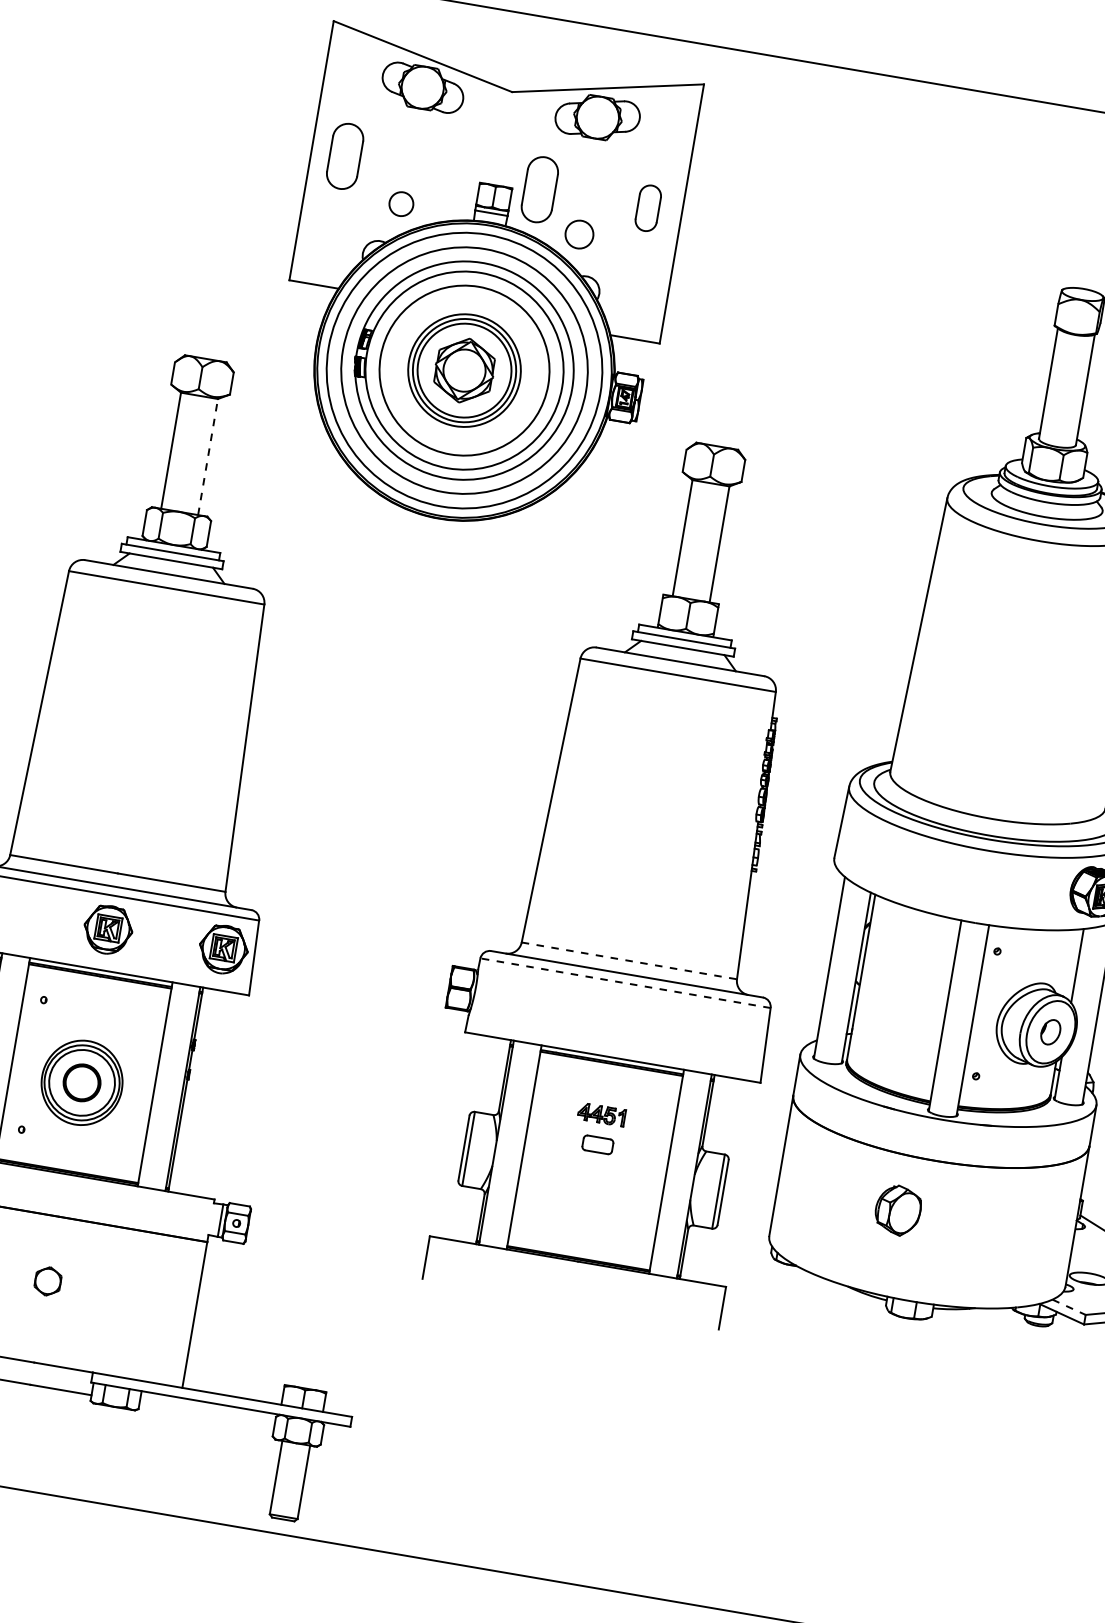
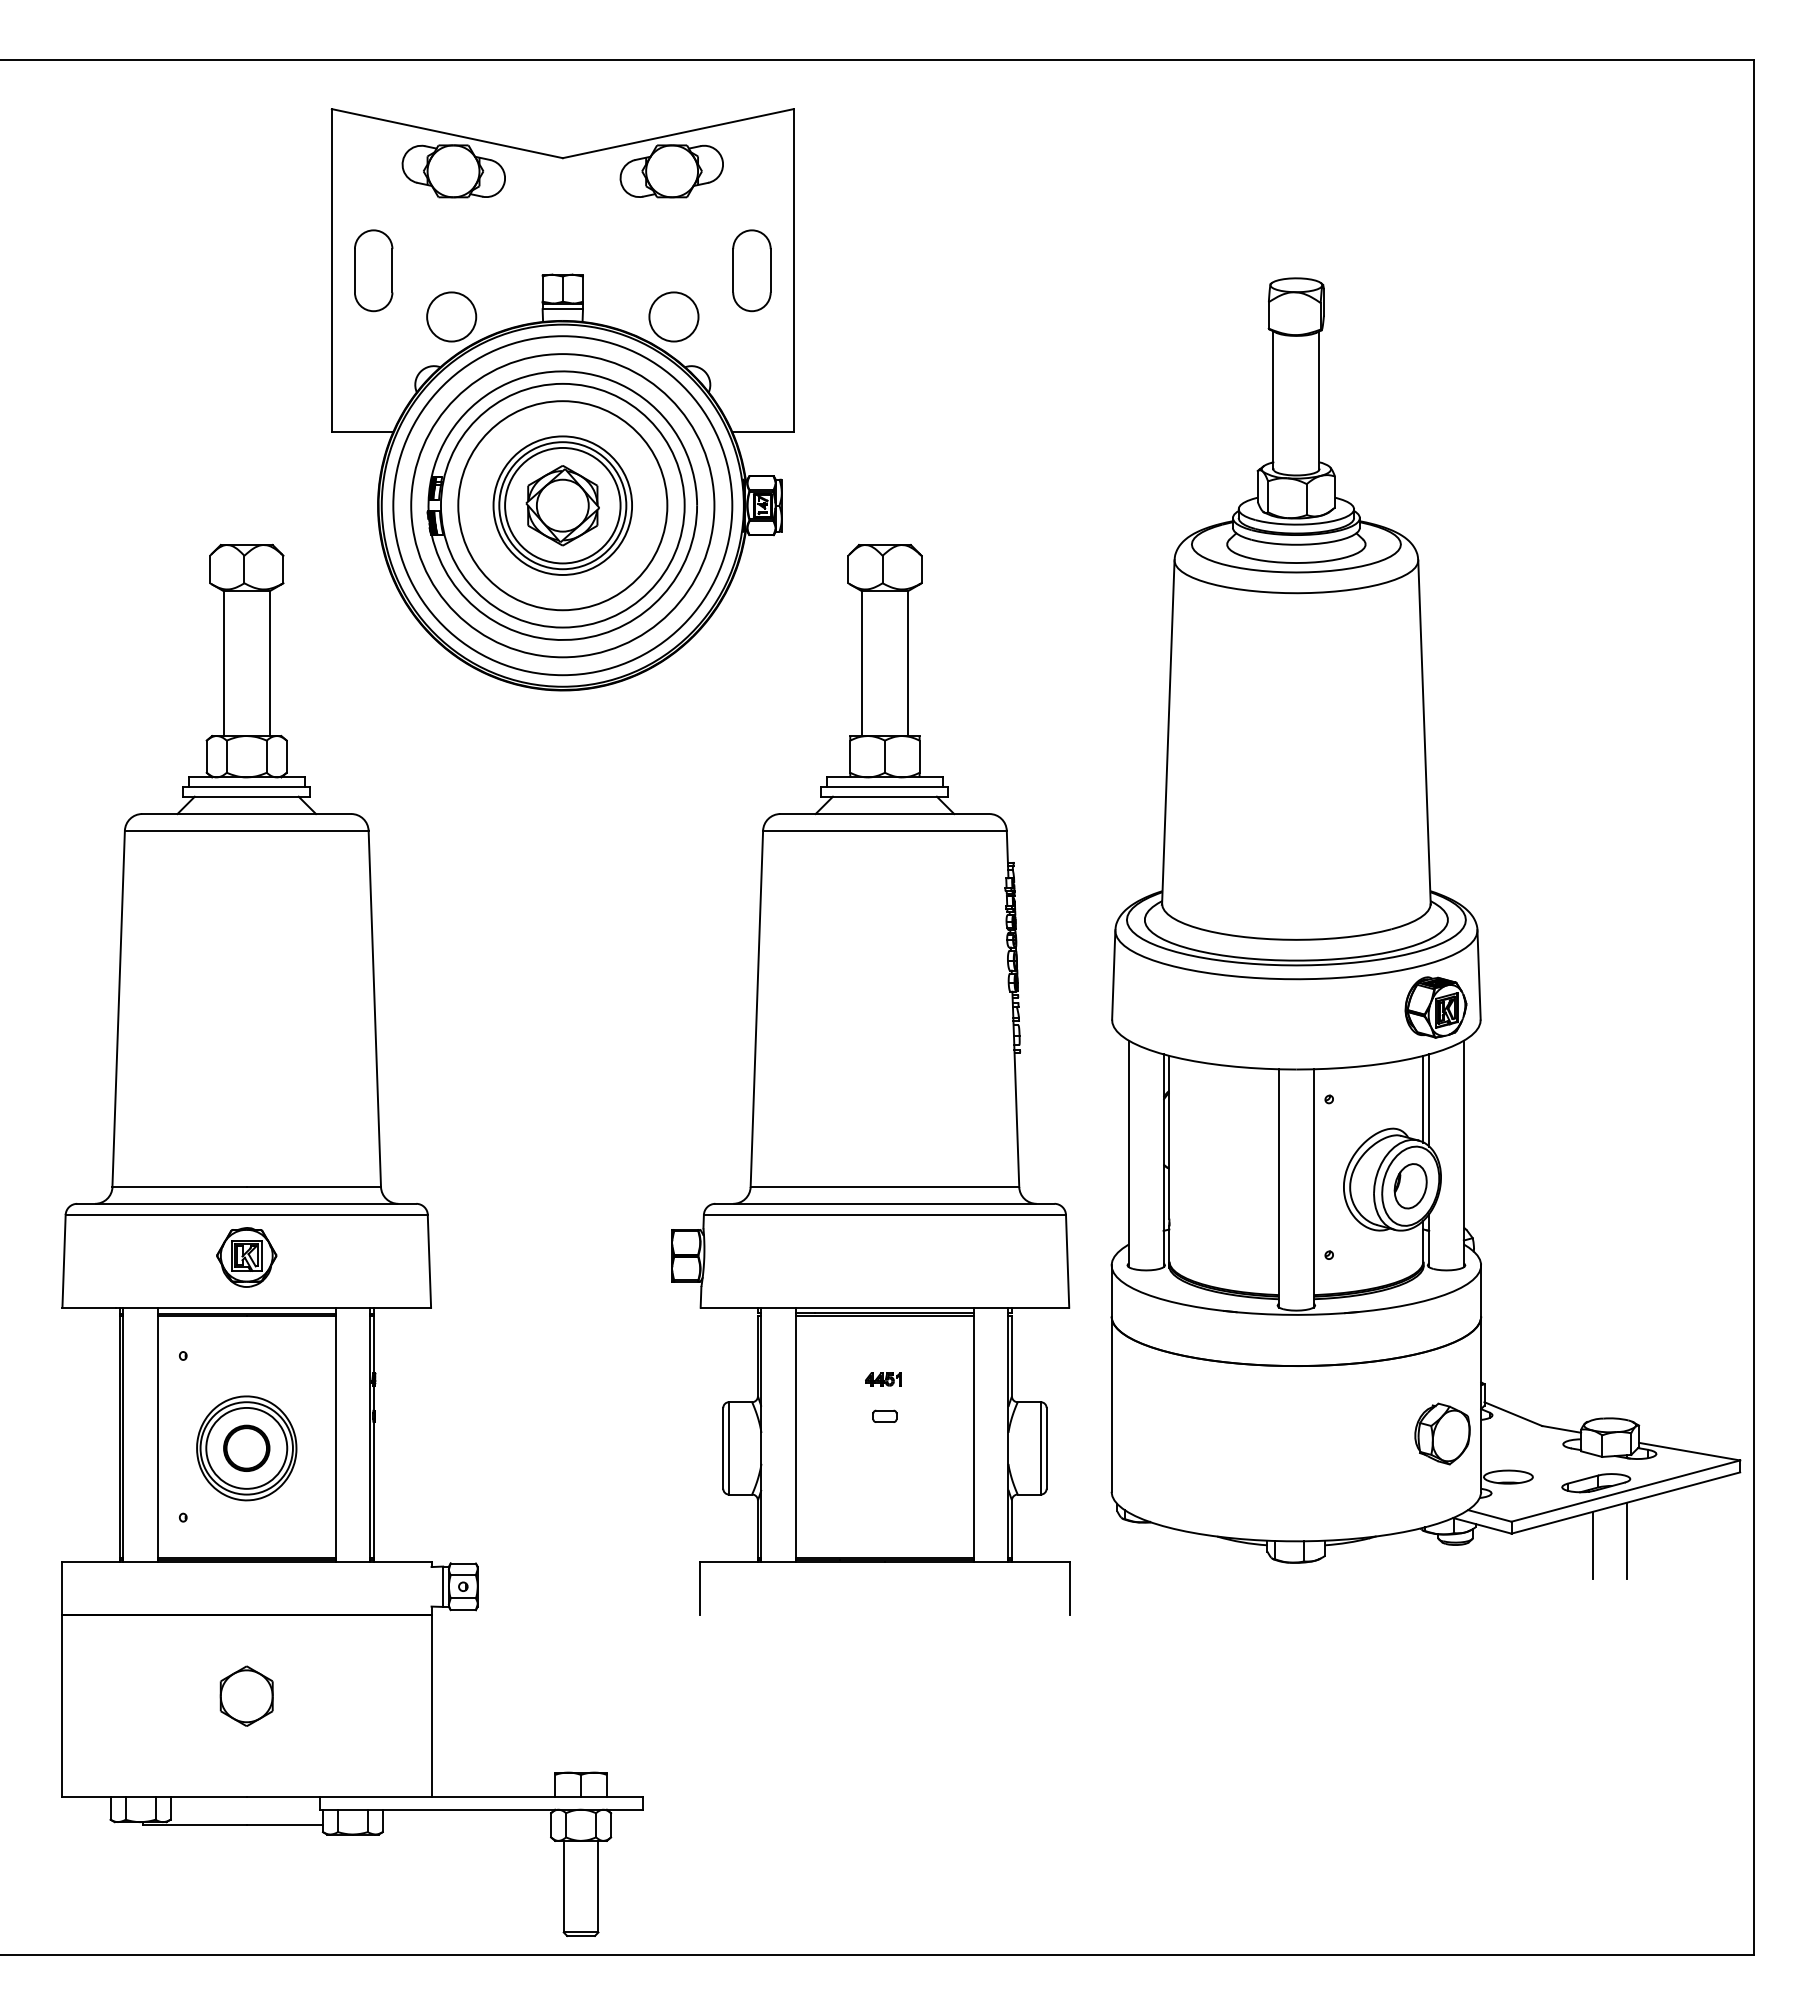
part: (539, 189) -> (616, 270), removed
circle: (401, 203) -> (451, 316), size x1.67
part: (647, 207) -> (751, 270), size x1.43
circle: (579, 234) -> (673, 316), size x1.43
line: (207, 456) -> (269, 663), dashed -> solid
part: (223, 949) -> (390, 1257), removed
line: (629, 961) -> (885, 1187), dashed -> solid
line: (1073, 963) -> (1423, 1098), added
line: (625, 982) -> (884, 1214), dashed -> solid
part: (1050, 1032) -> (1410, 1186), size x1.43
part: (601, 1114) -> (883, 1379), size x0.62
part: (597, 1143) -> (884, 1415), size x0.62
part: (898, 1210) -> (1442, 1433), moved
part: (48, 1280) -> (246, 1695), size x1.67
line: (1069, 1307) -> (1490, 1516), dashed -> solid

